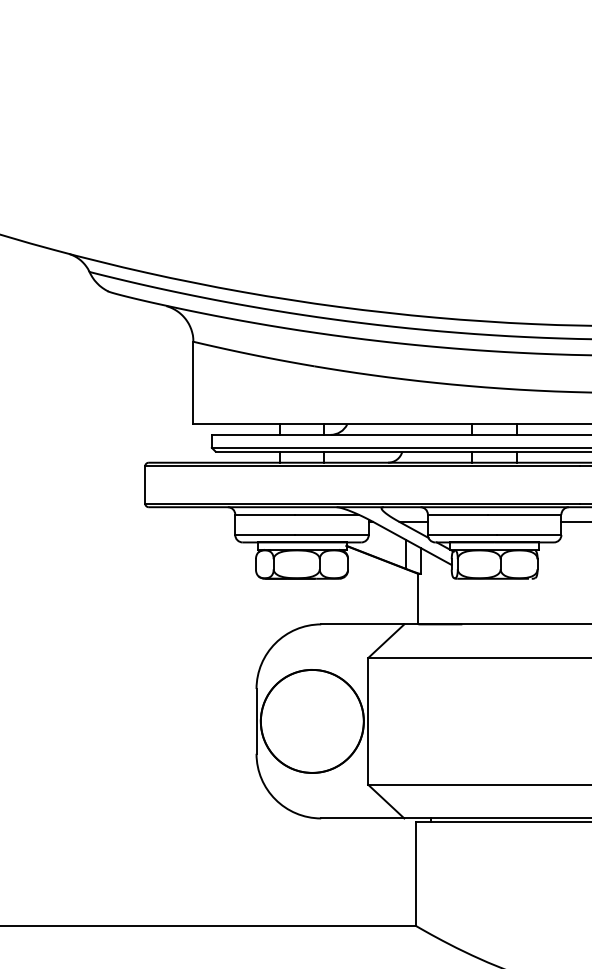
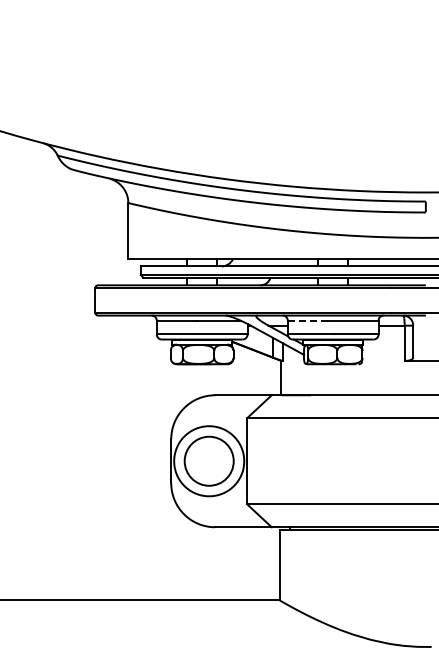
line: (456, 514) -> (307, 320), solid -> dashed
circle: (312, 721) -> (209, 461), size x0.7

